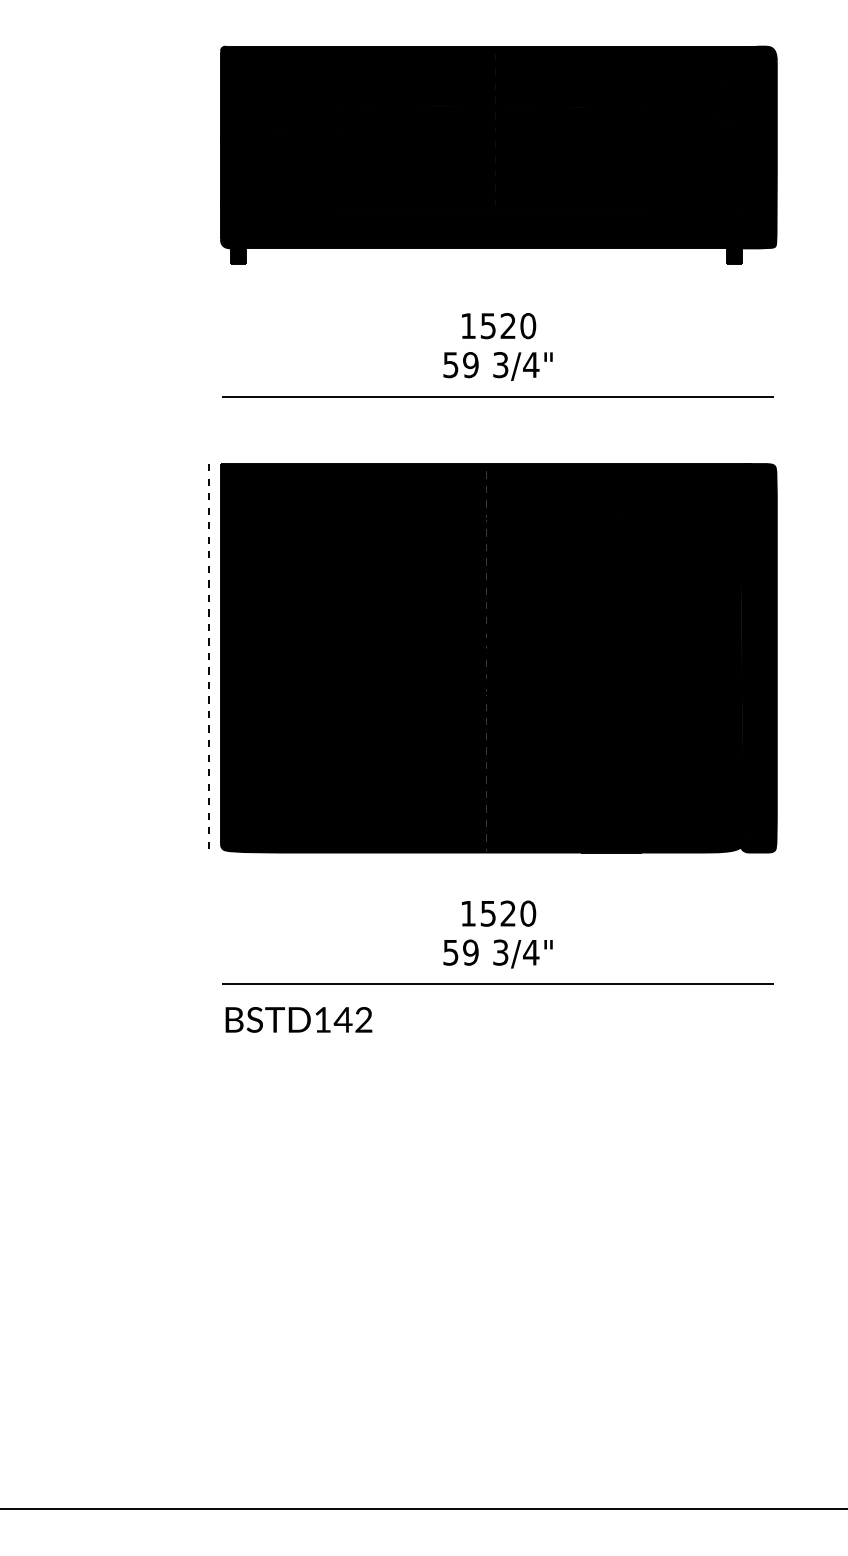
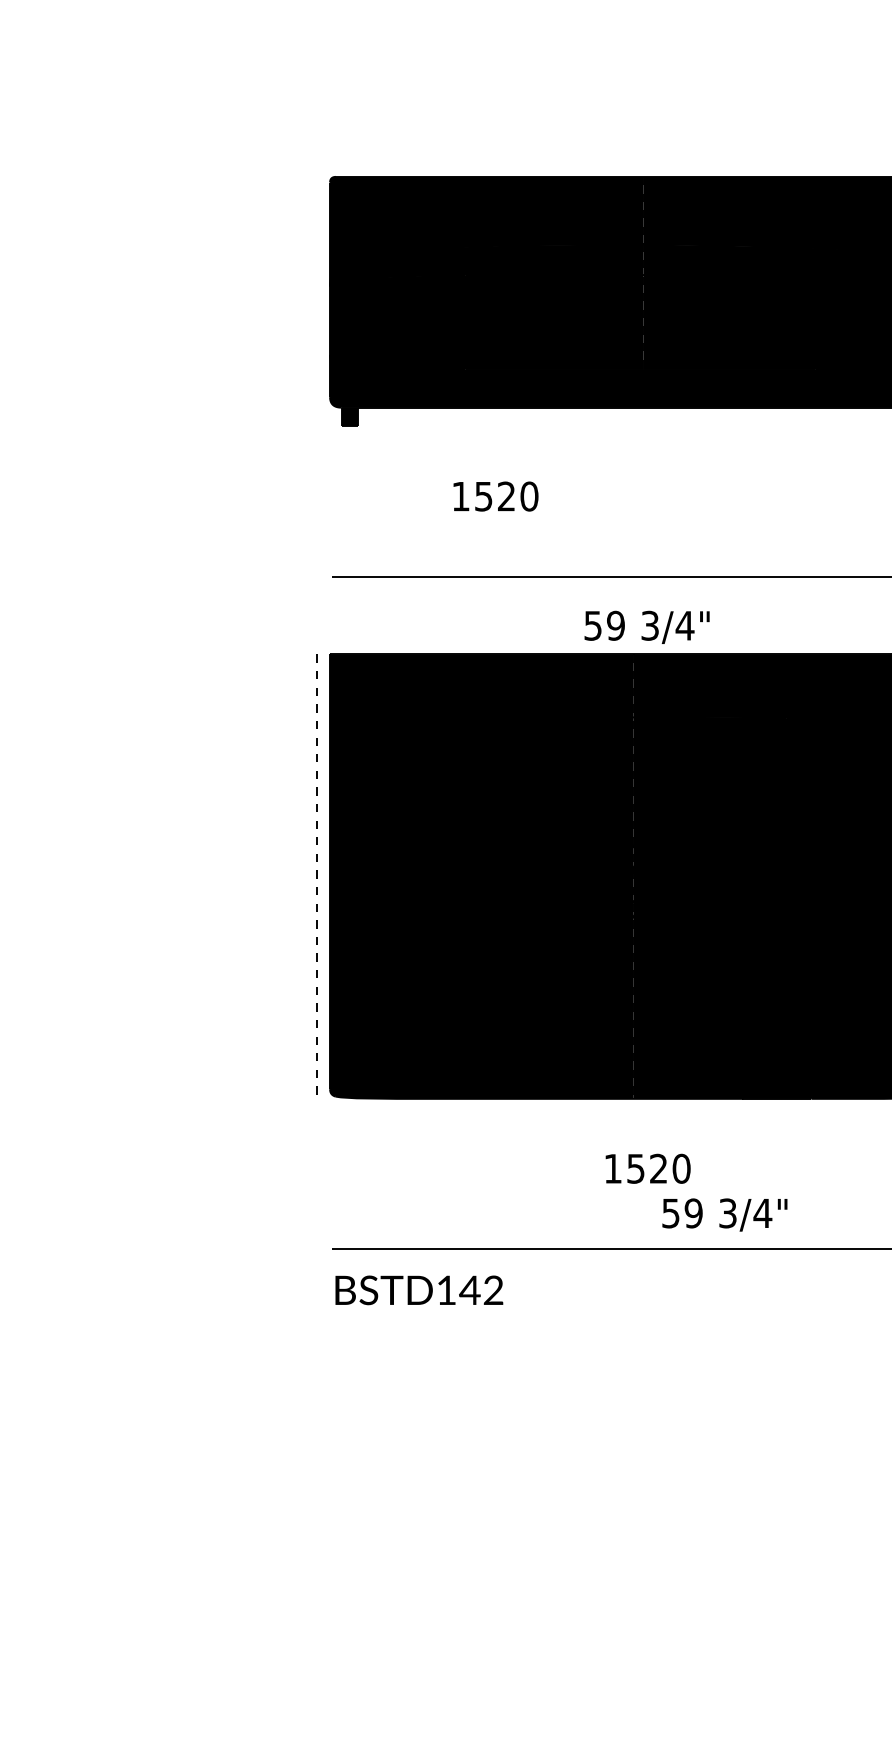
text: (499, 326) -> (496, 497), moved
text: (497, 366) -> (646, 627), moved
text: (497, 953) -> (724, 1214), moved

